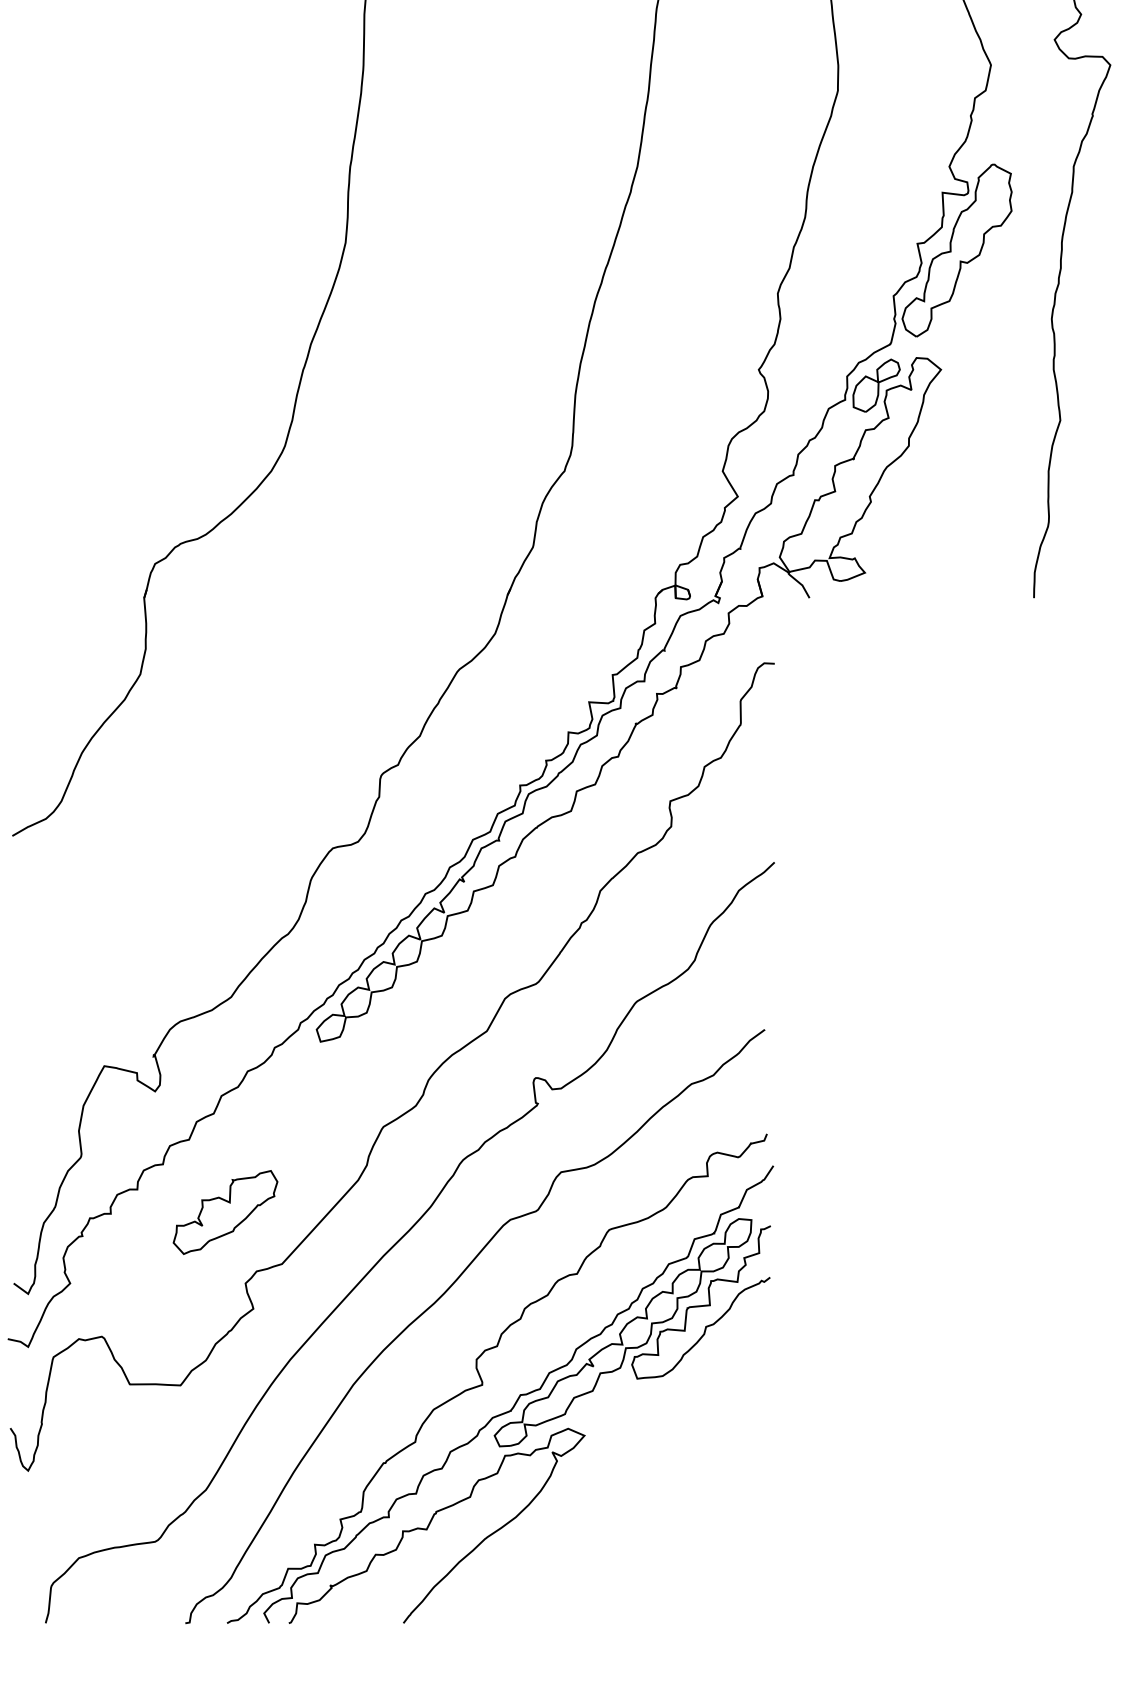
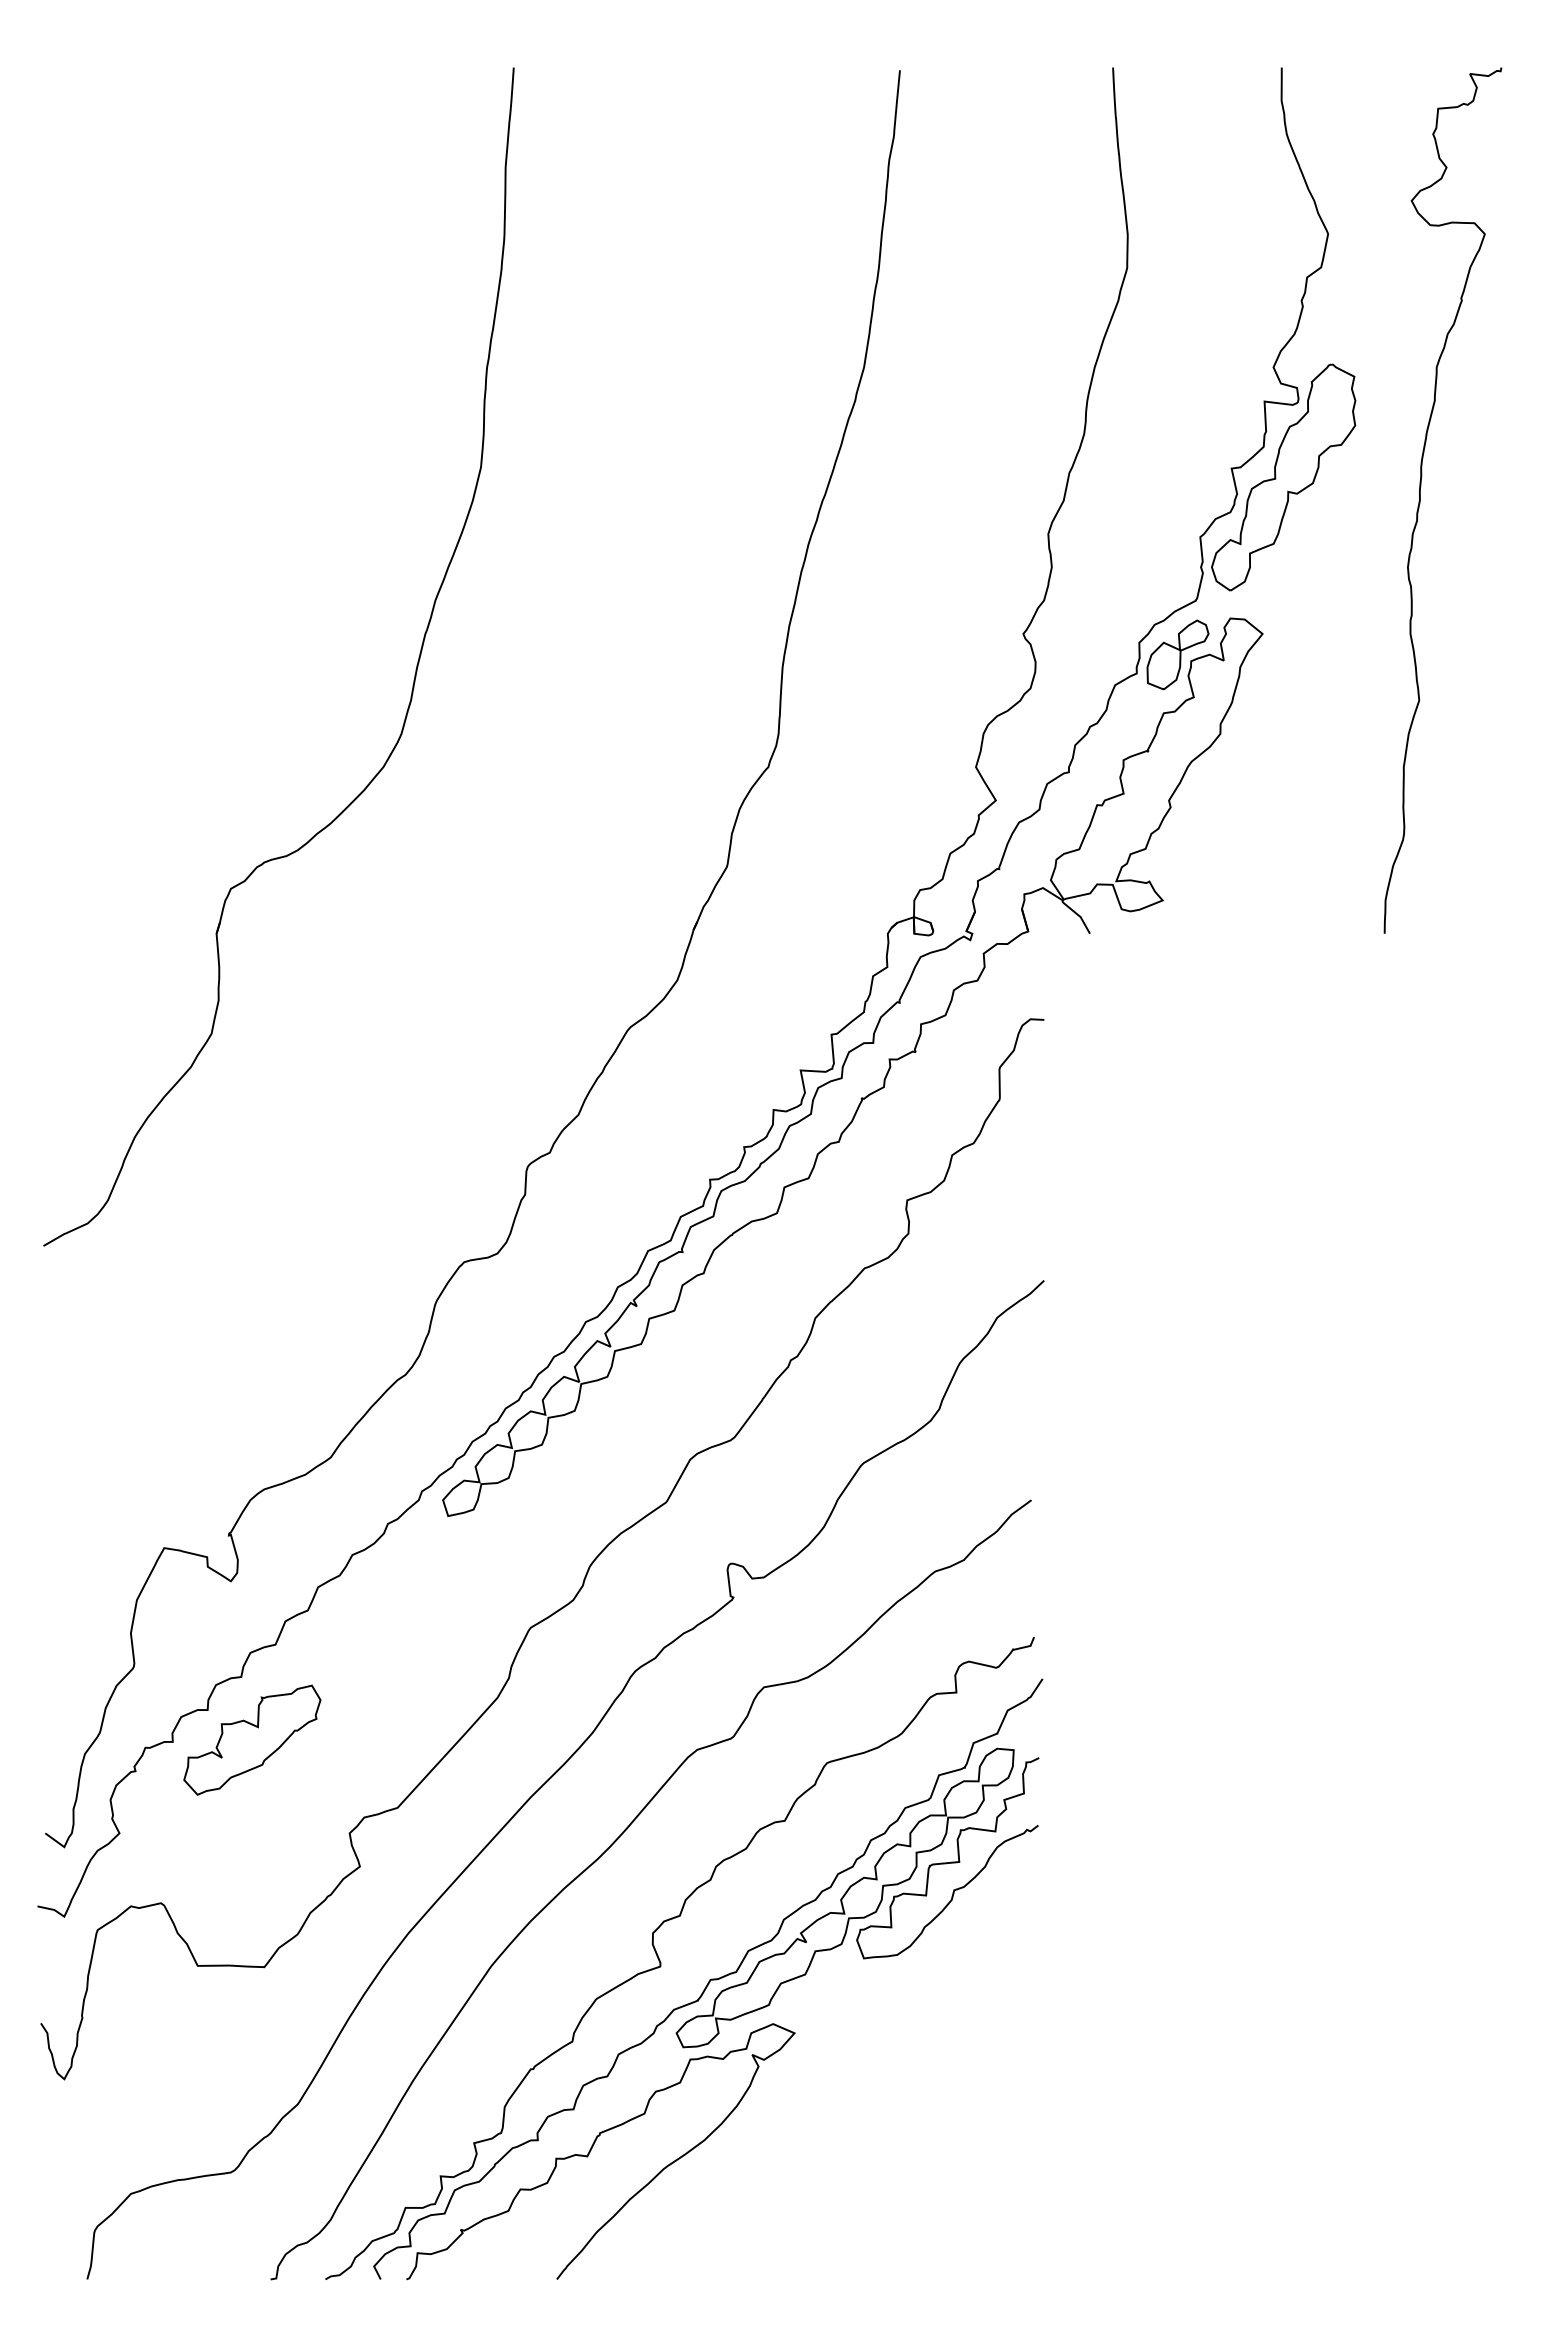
part: (225, 1211) -> (252, 1739), moved

